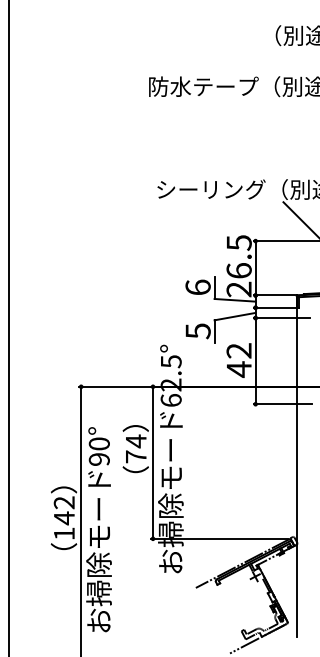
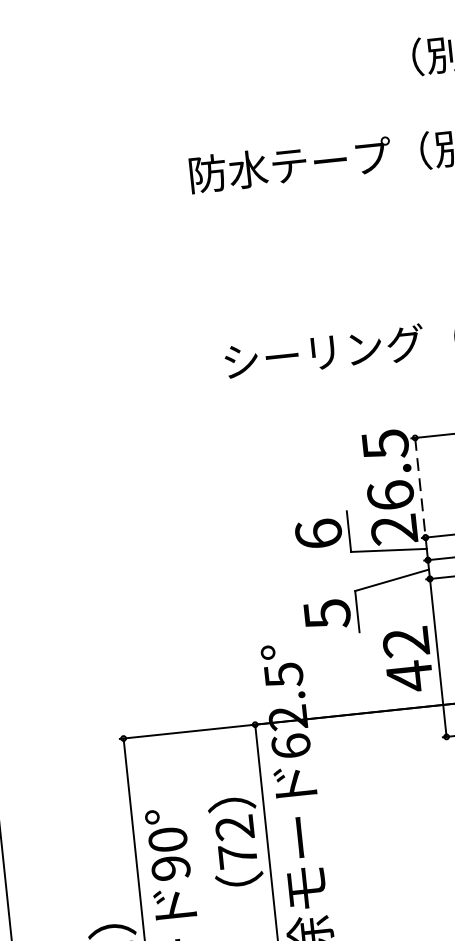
line: (255, 268) -> (420, 488), solid -> dashed
text: (135, 441) -> (233, 828), 74 -> 72

